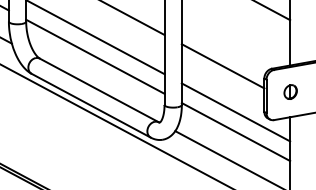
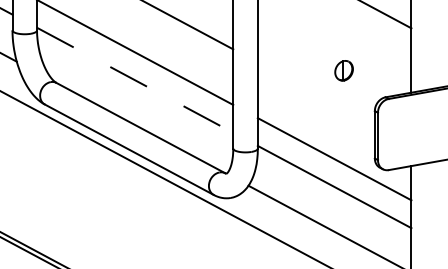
line: (95, 57) -> (135, 81), solid -> dashed
line: (222, 66) -> (315, 94), removed
part: (290, 91) -> (343, 69), moved

